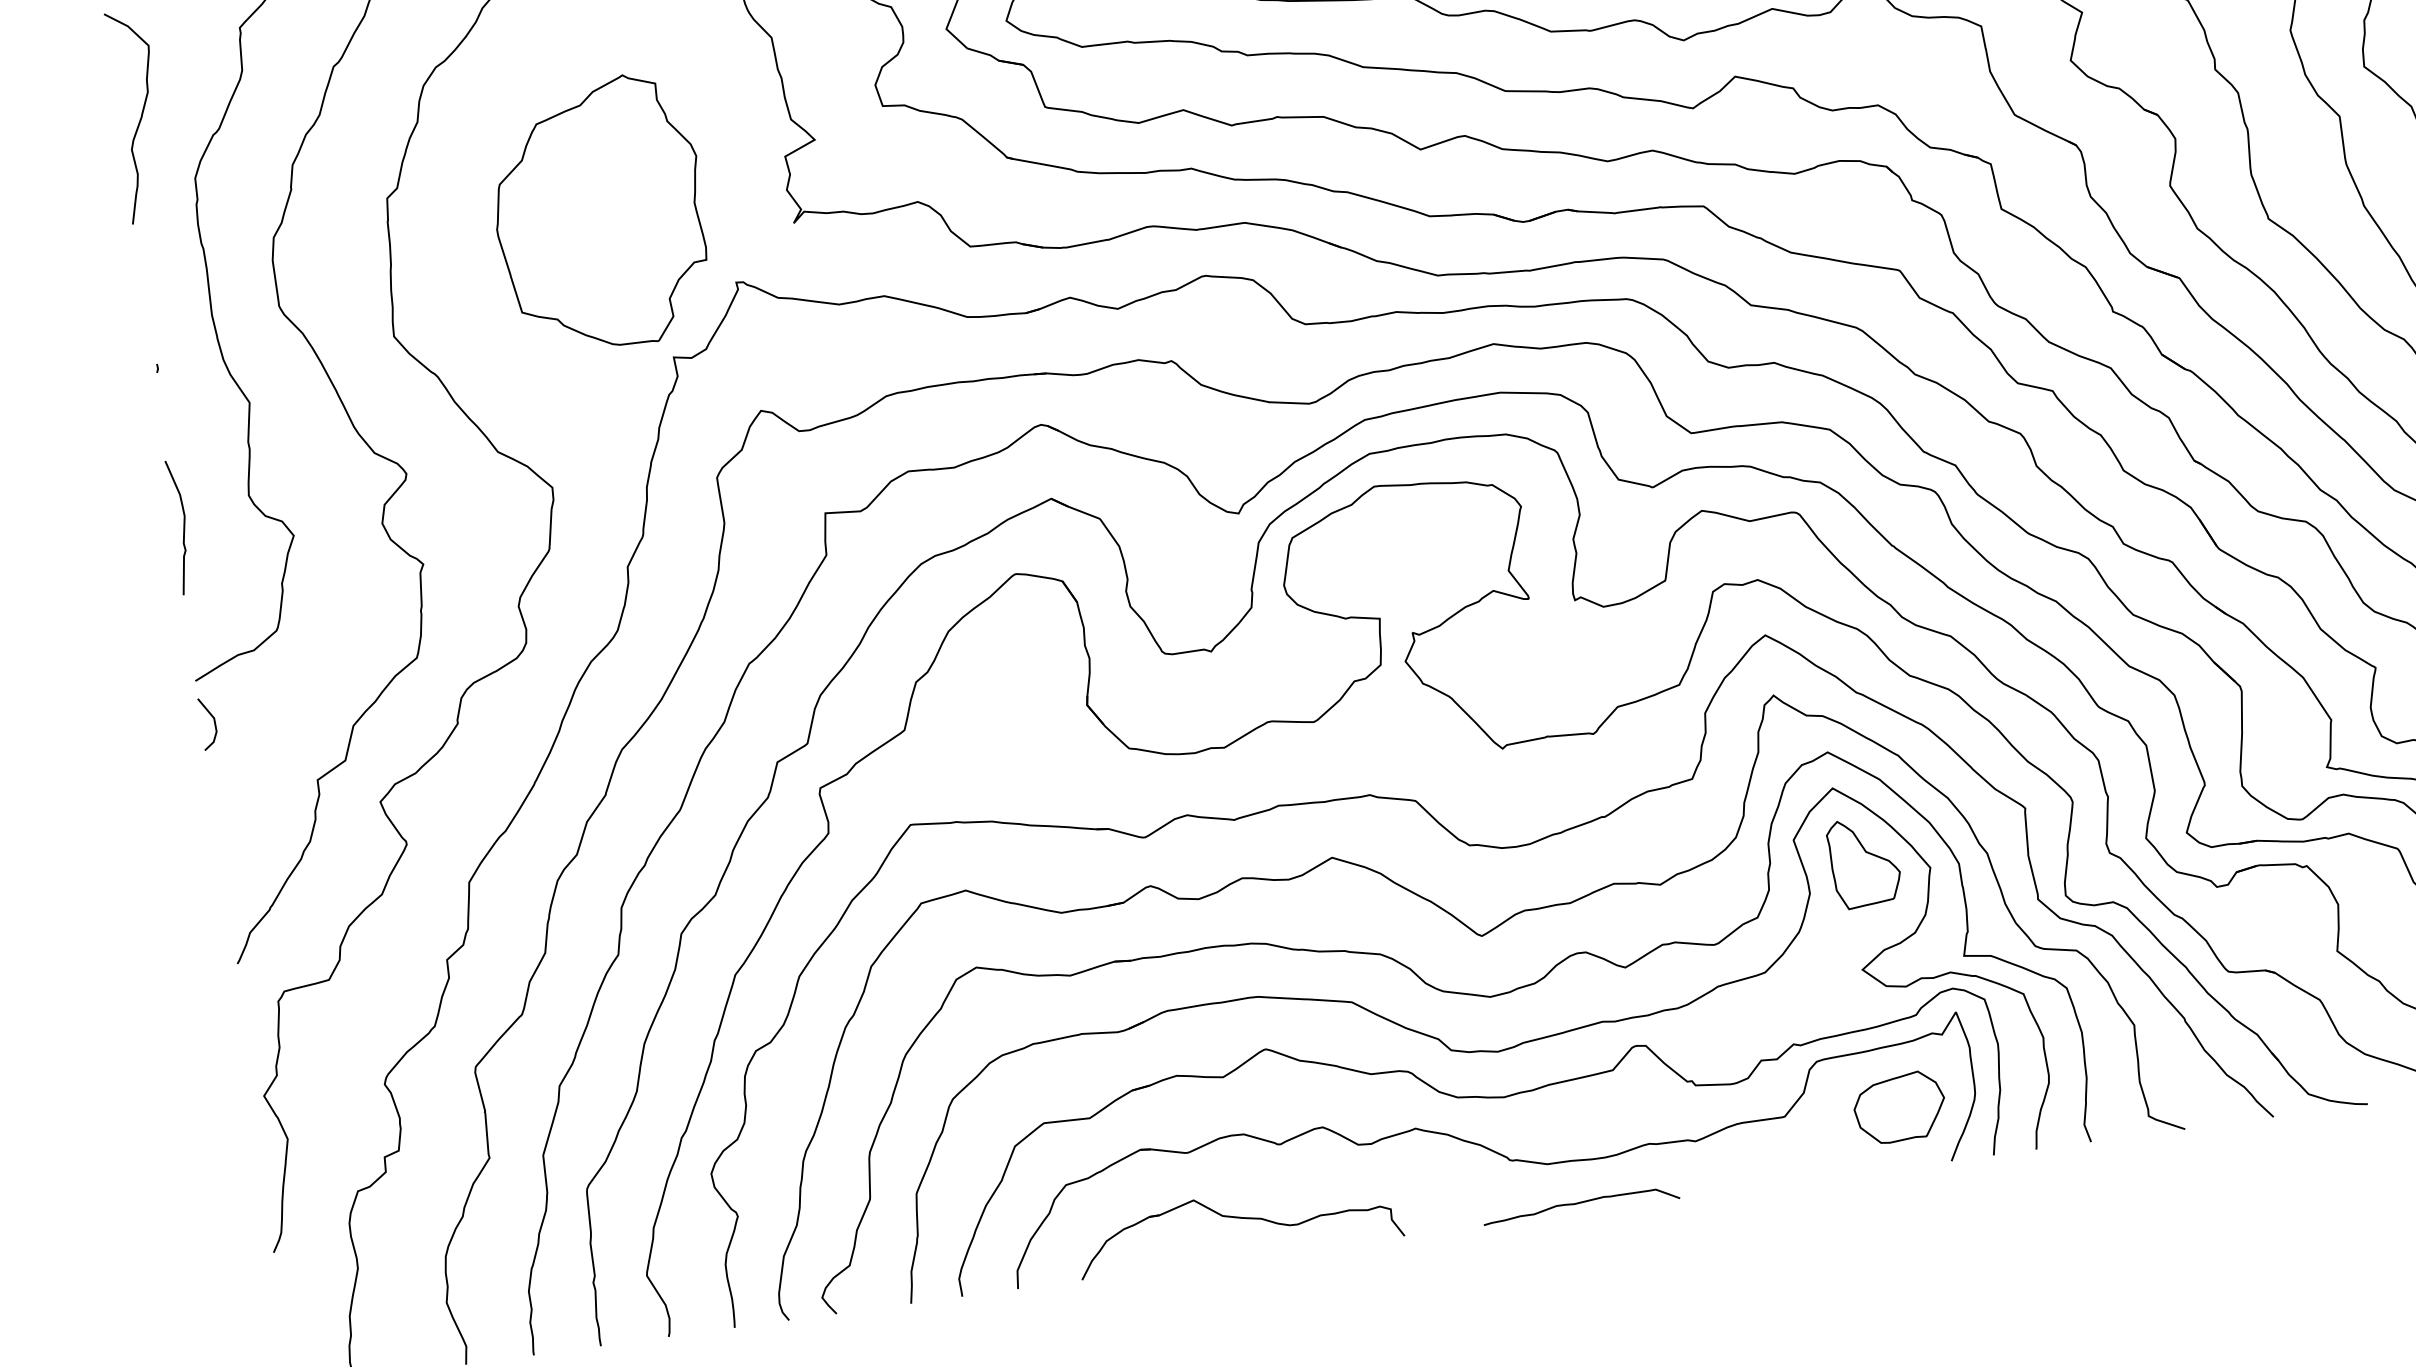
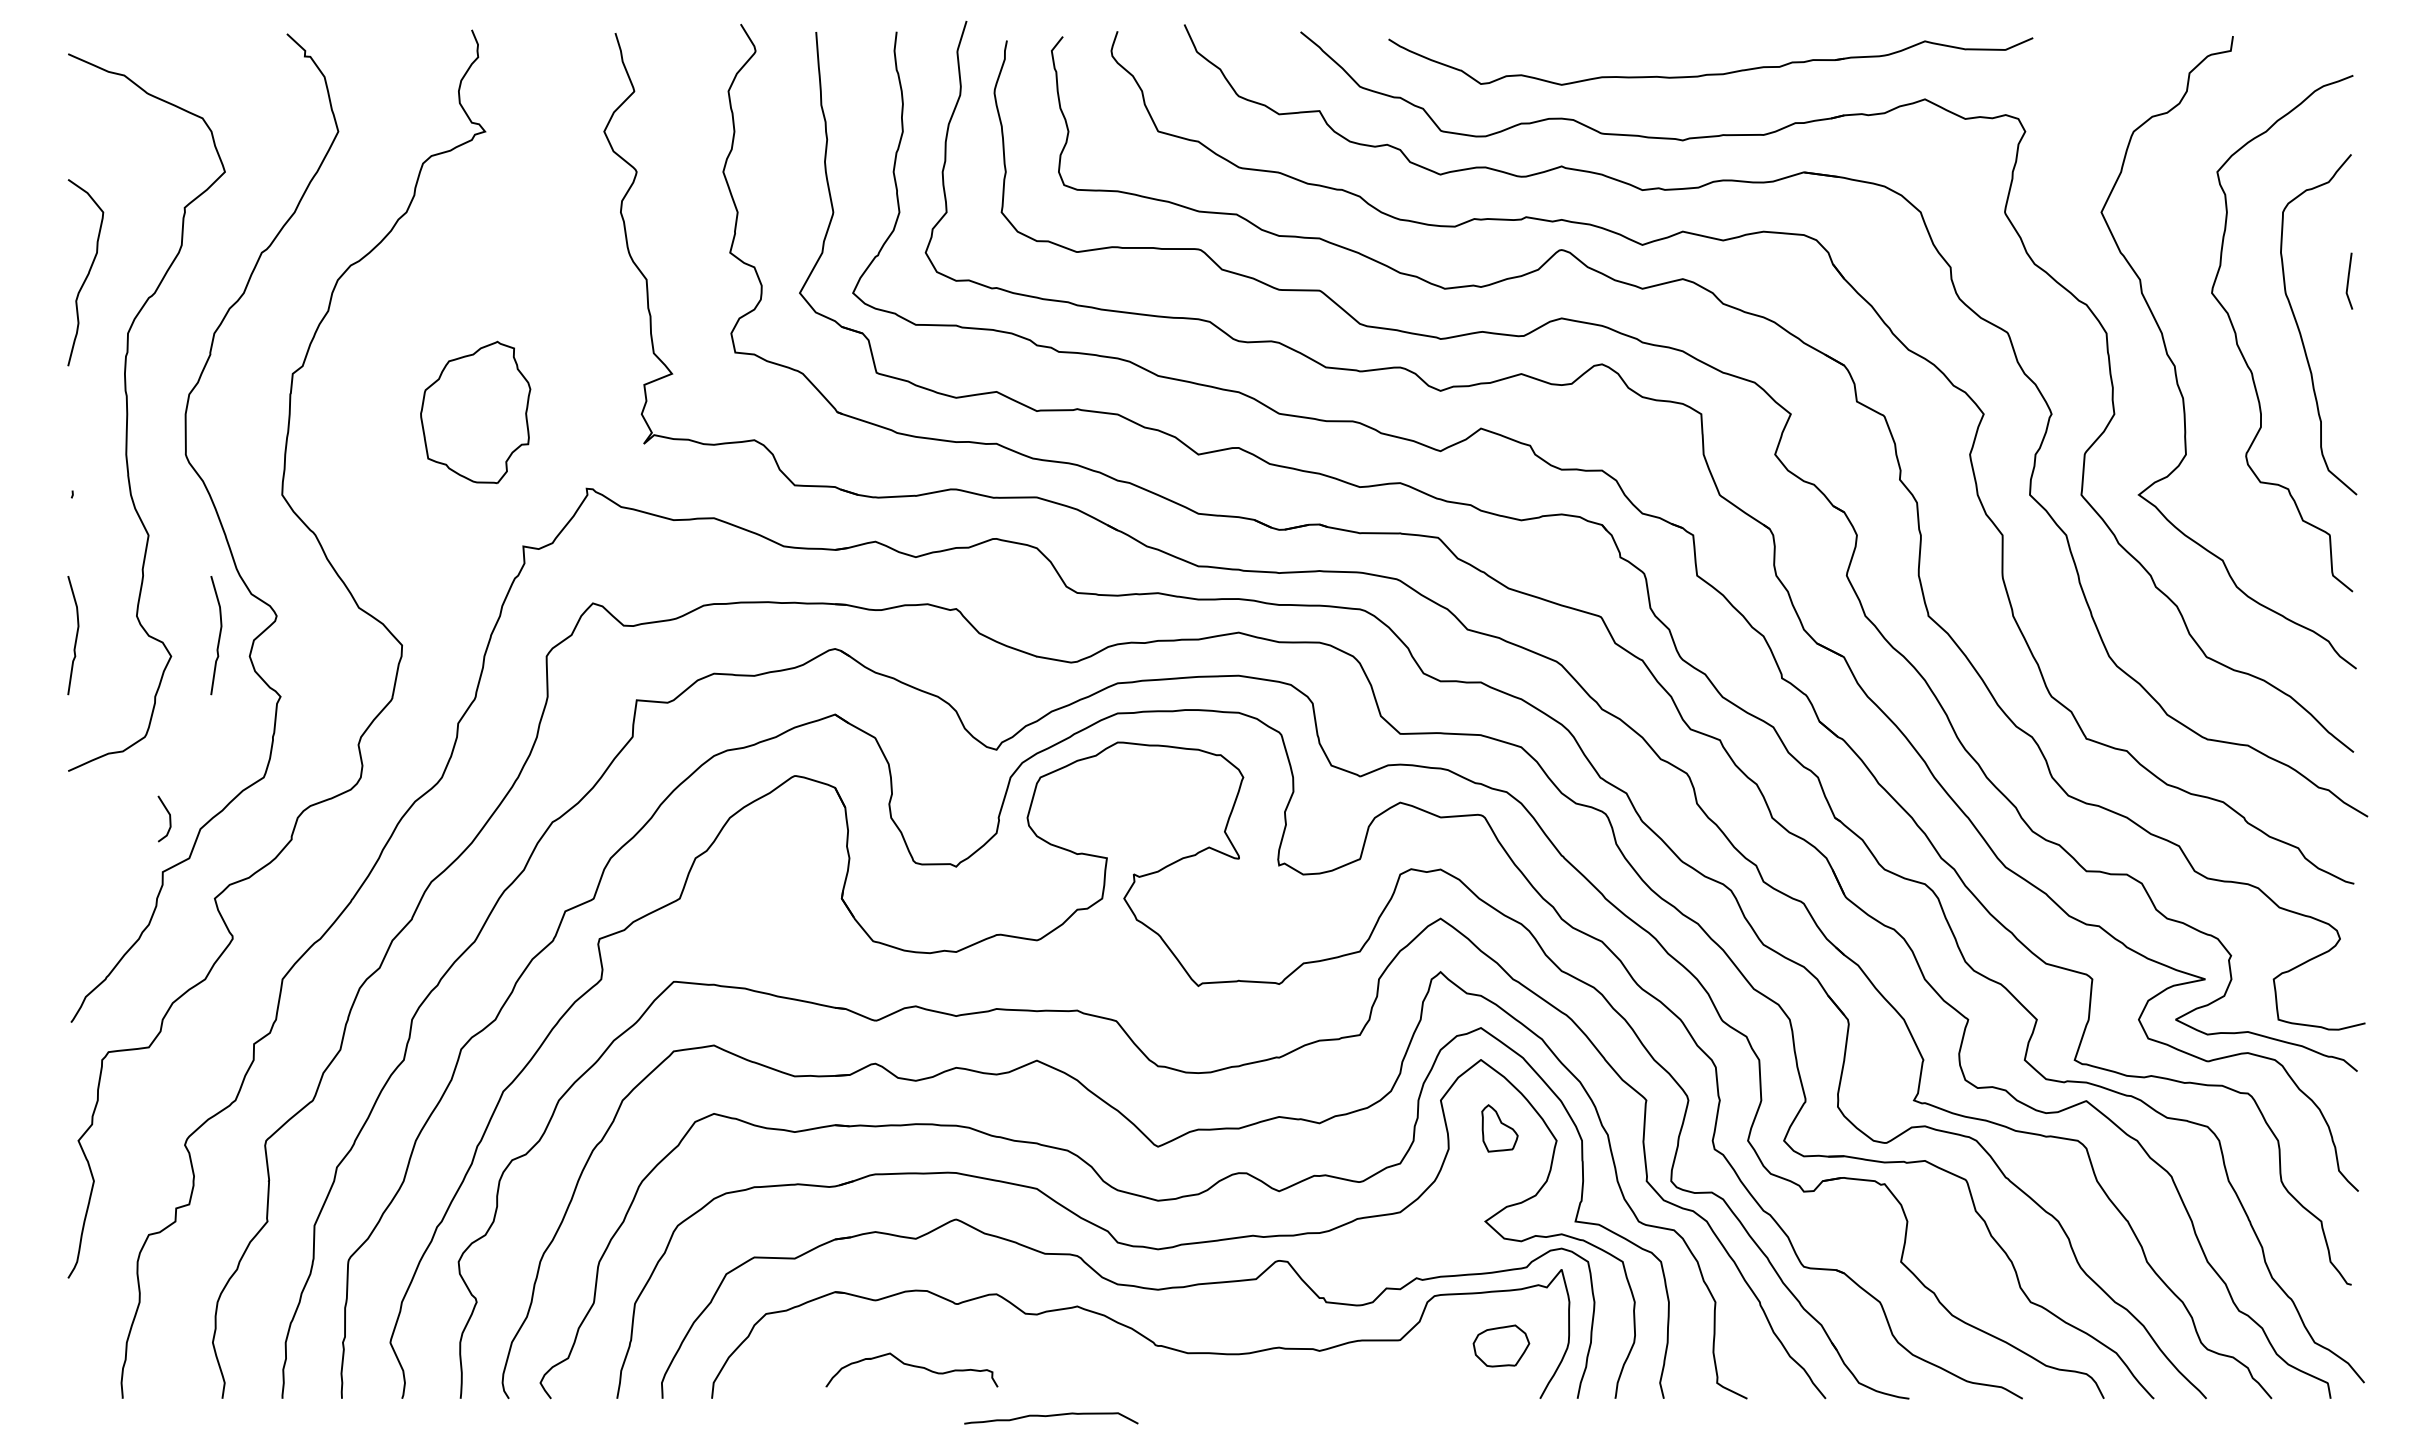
part: (599, 213) -> (475, 412), size x0.6
curve: (344, 505) -> (218, 636), added
line: (214, 722) -> (169, 818), moved
part: (1864, 862) -> (1499, 1128), size x0.6
part: (1899, 1107) -> (1501, 1345), size x0.7
curve: (1581, 1203) -> (1051, 1416), moved
part: (1238, 1225) -> (911, 1369), size x0.6

